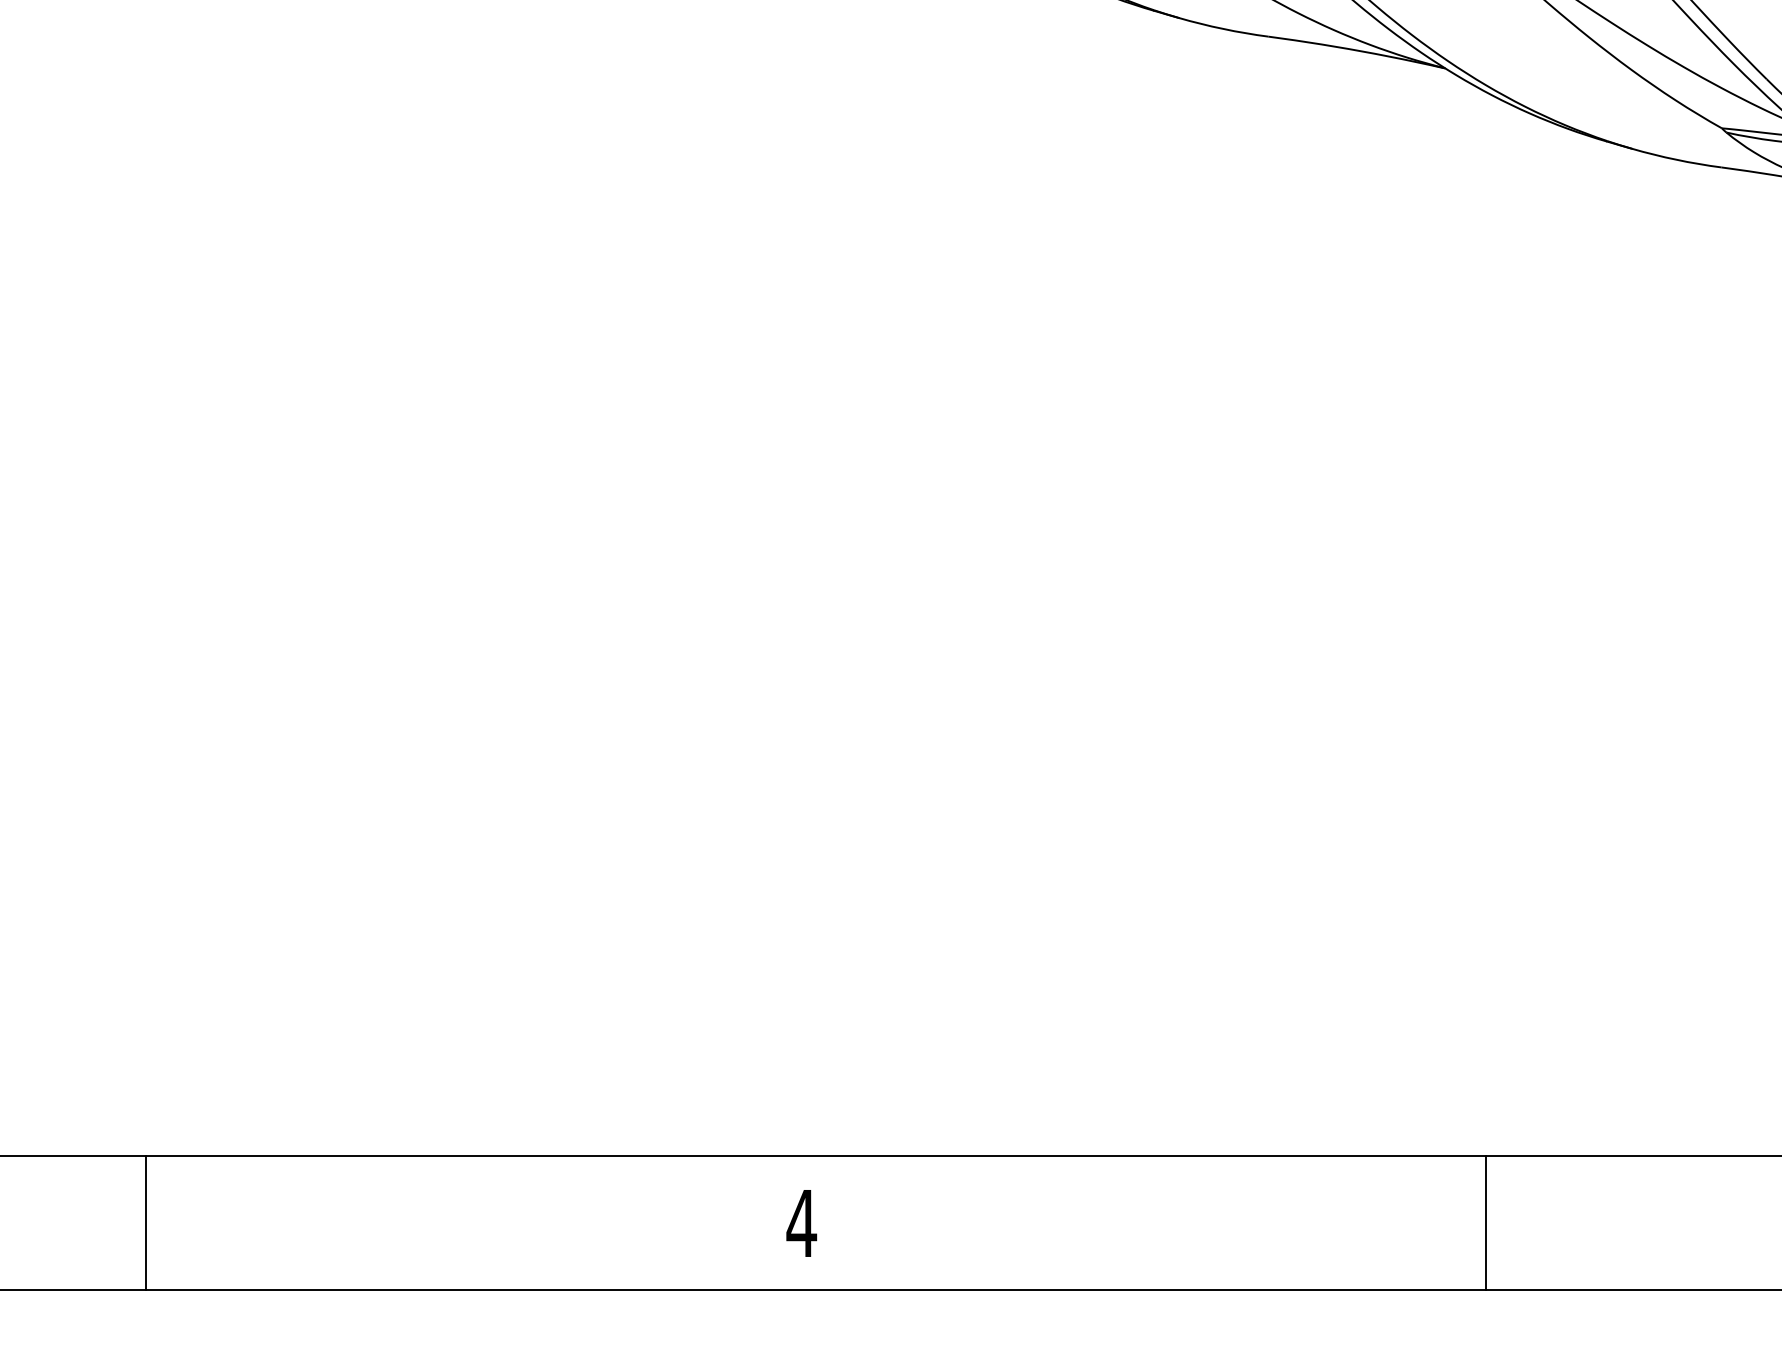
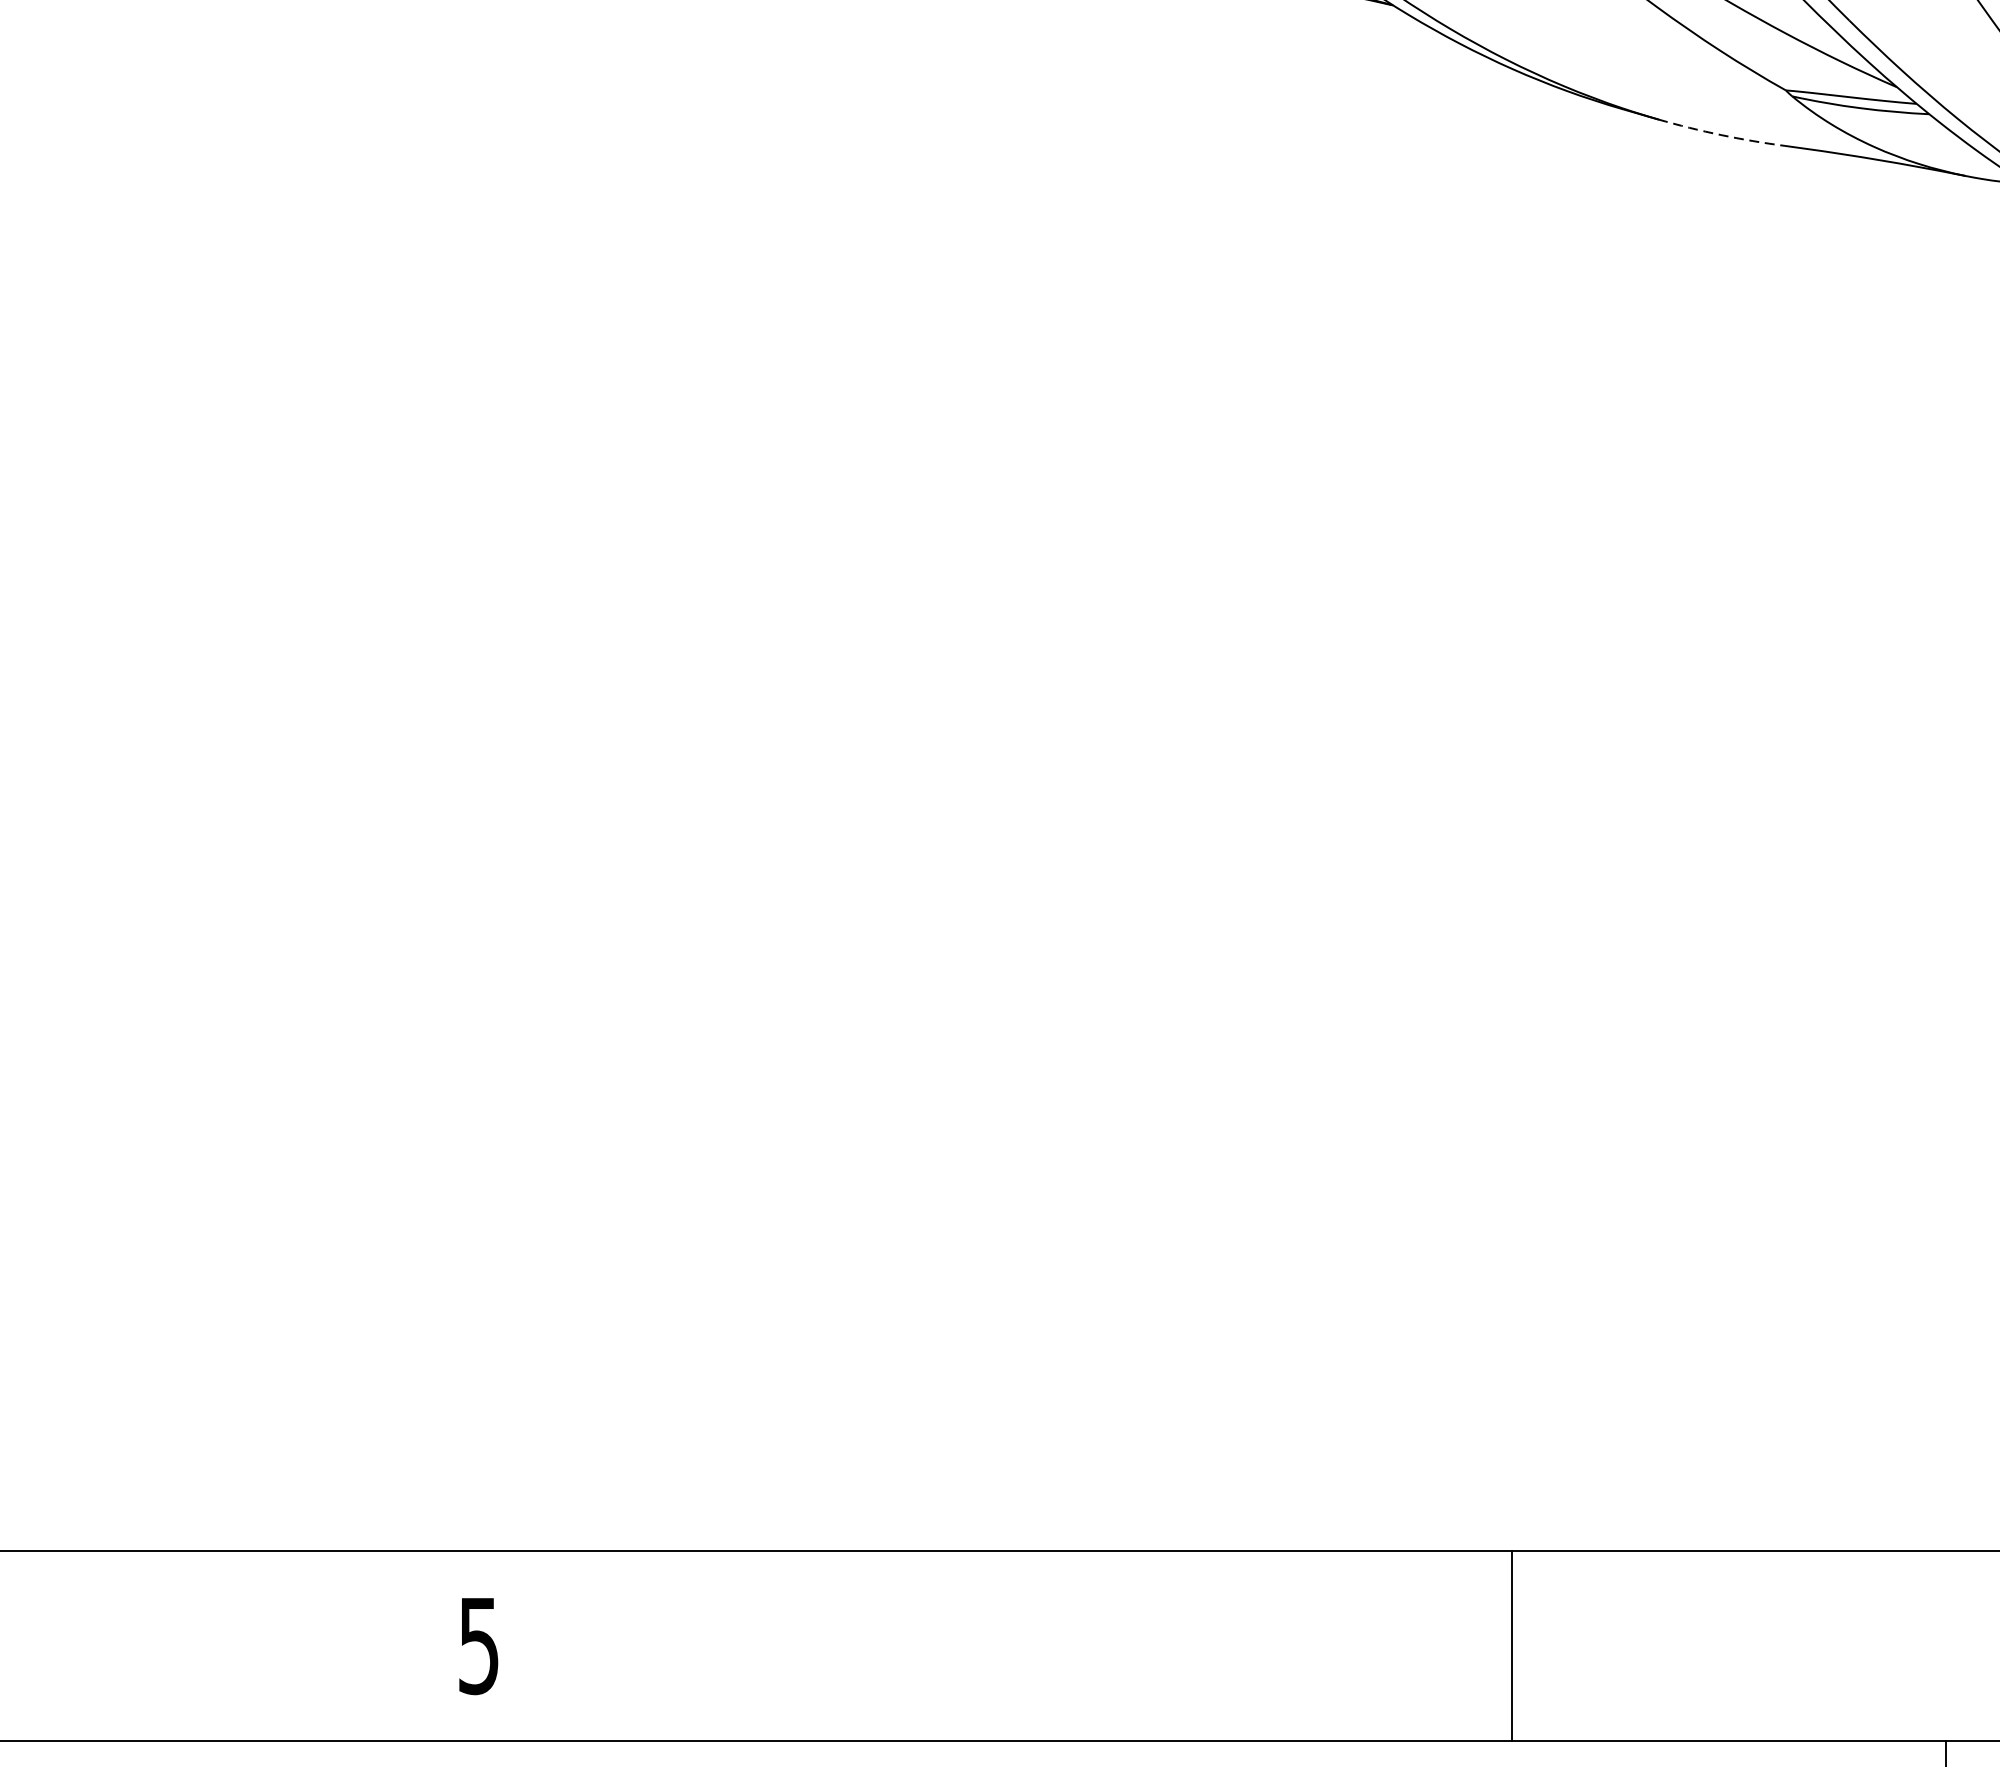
arc: (1676, 159) -> (1721, 134), solid -> dashed
line: (1486, 1223) -> (1512, 1645), moved
text: (801, 1224) -> (478, 1647), 4 -> 5

